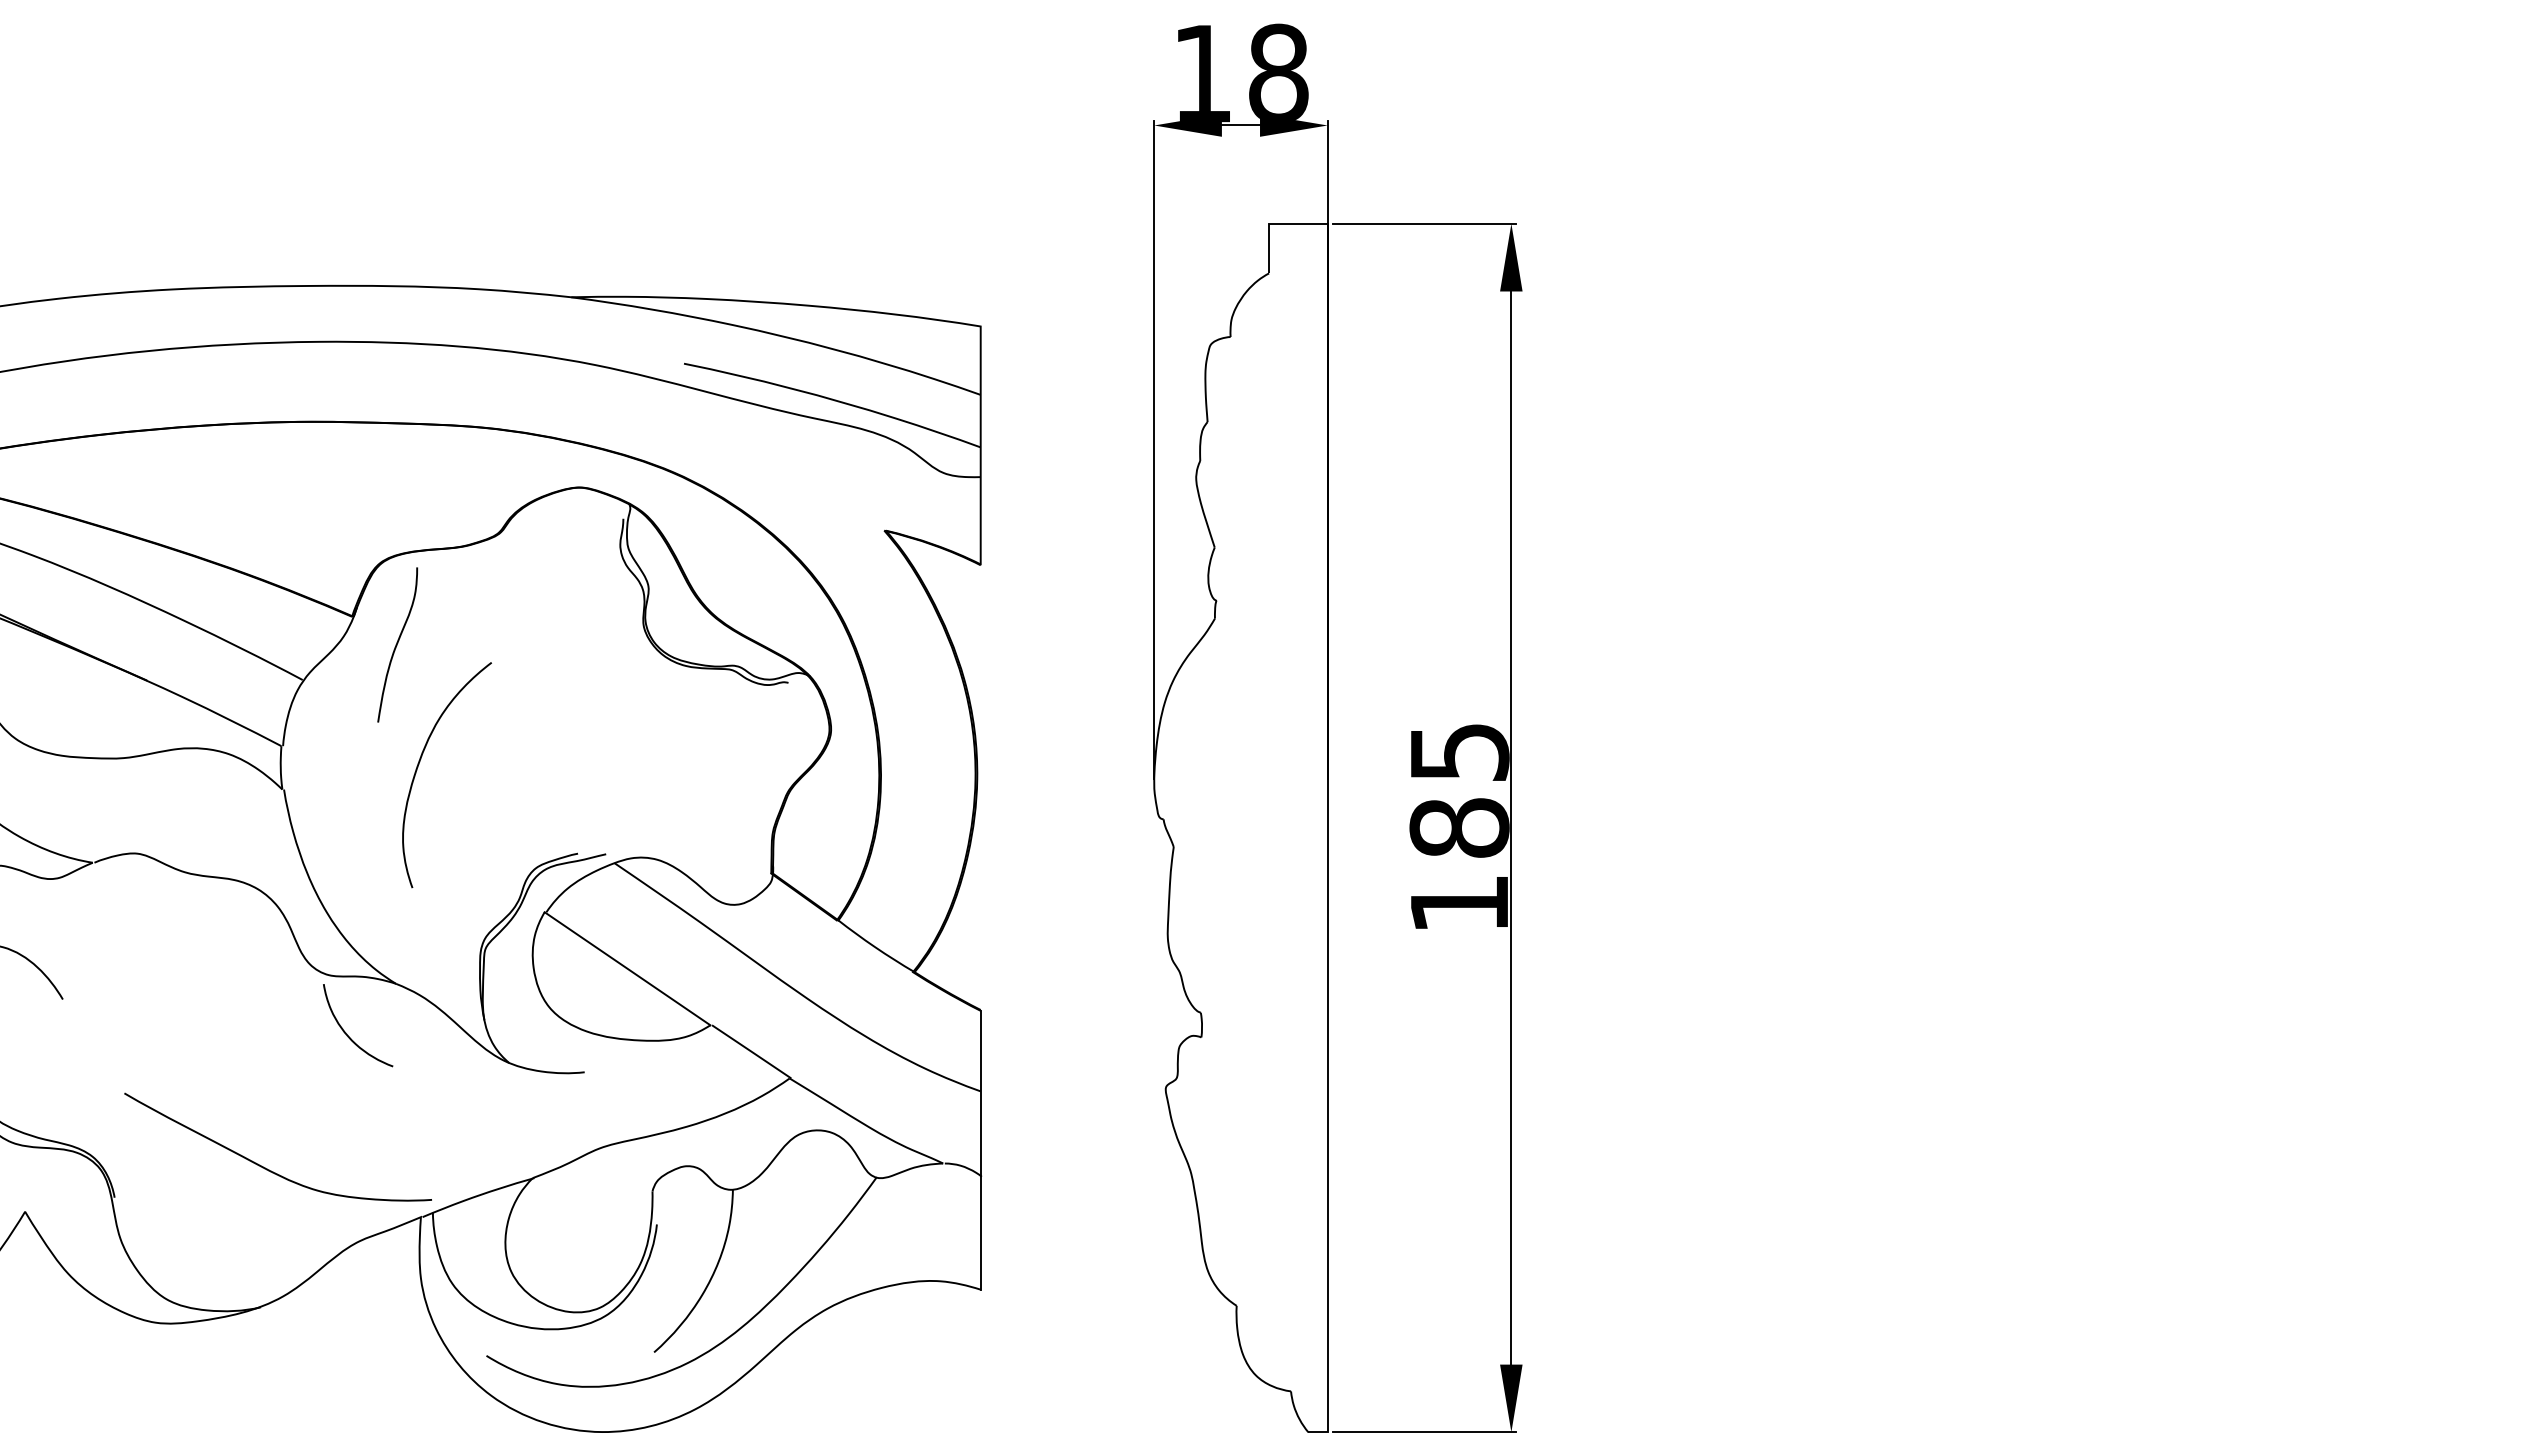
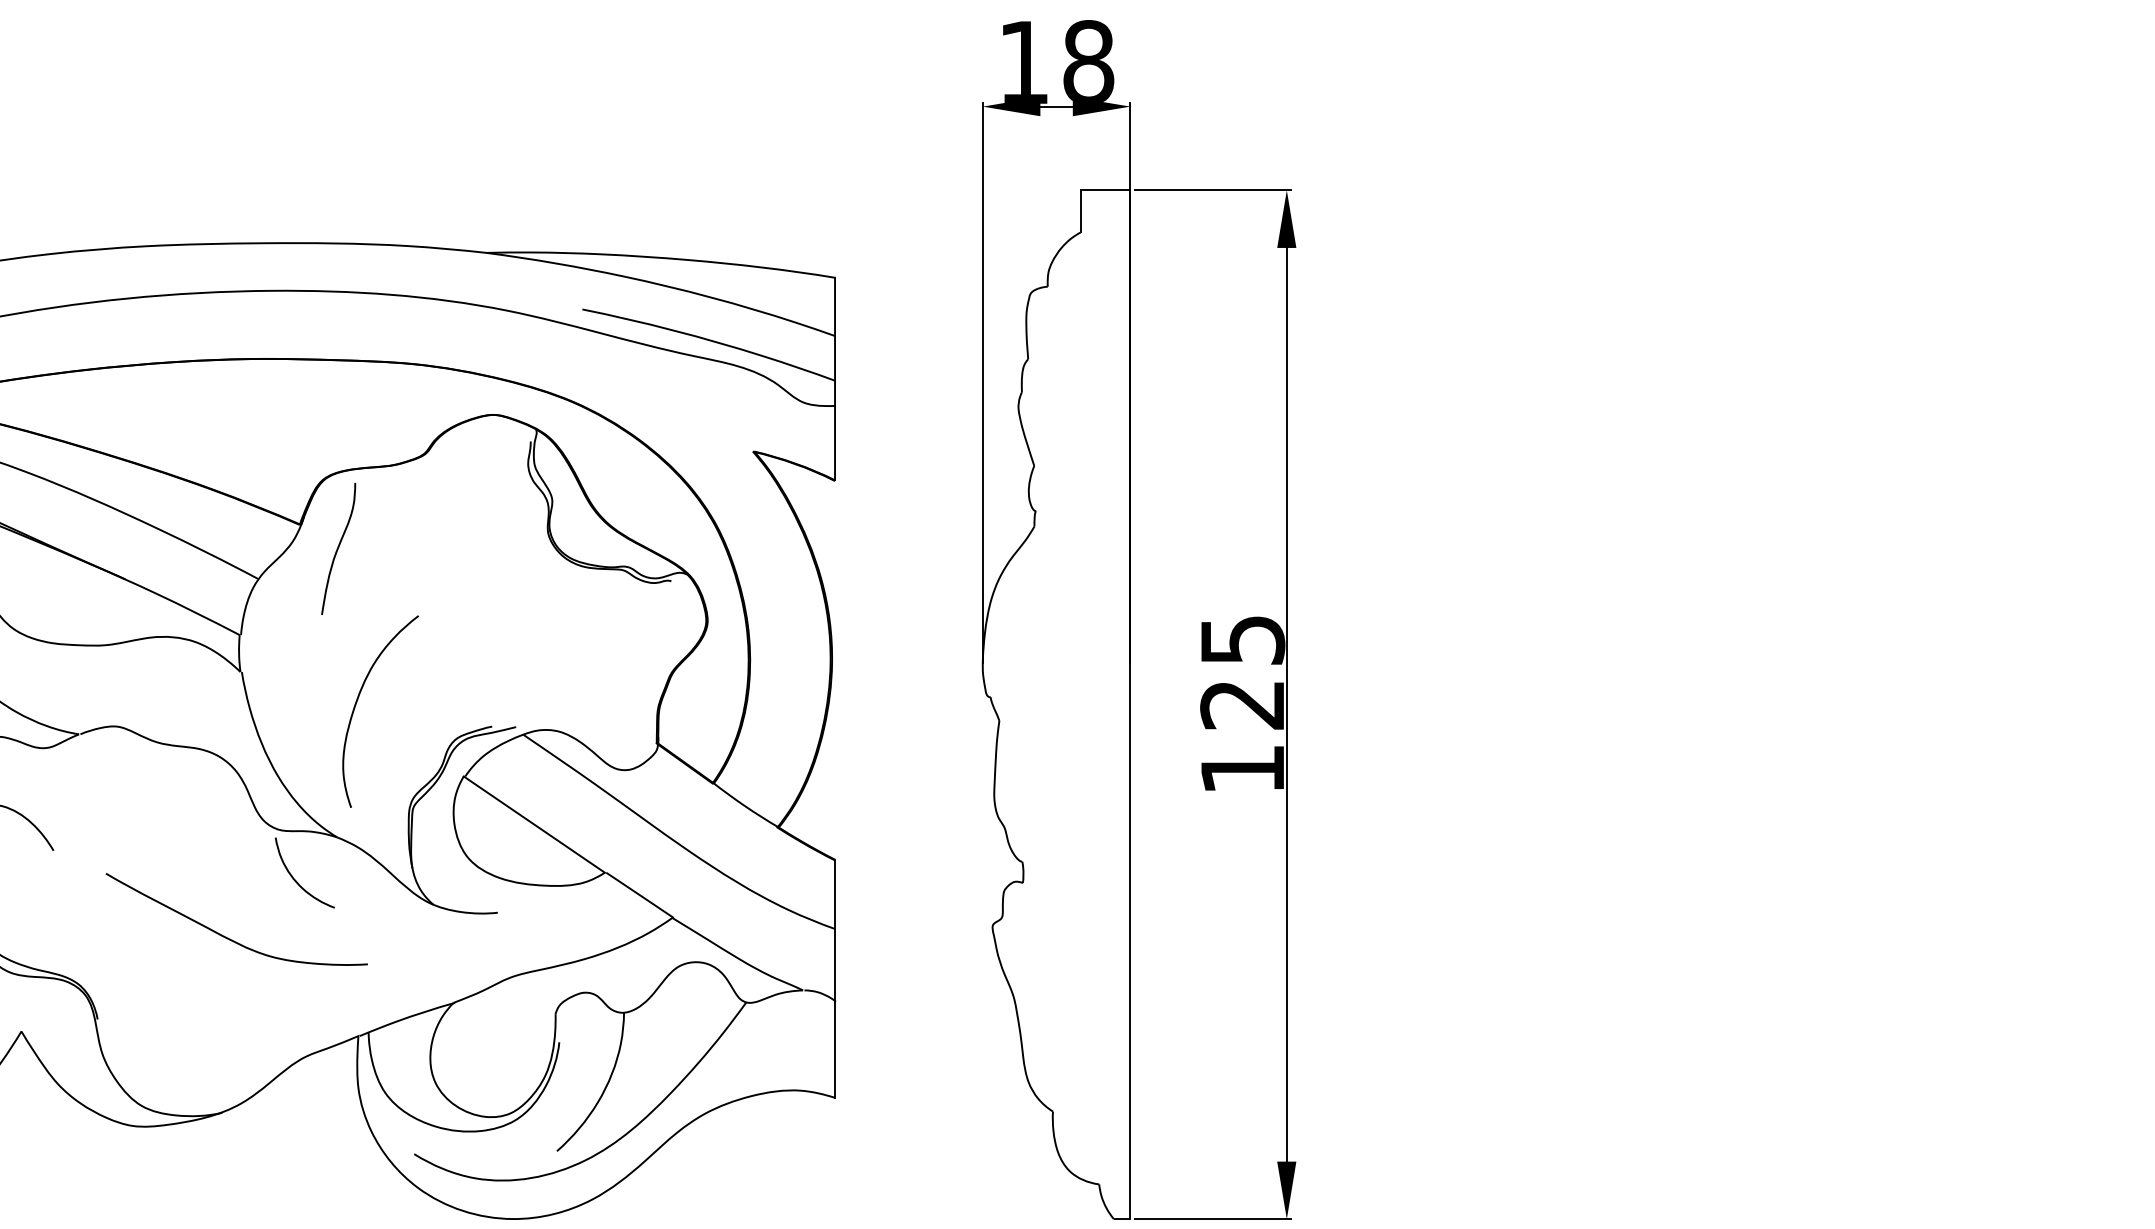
curve: (418, 767) -> (356, 705), moved
text: (1459, 827) -> (1242, 704), 185 -> 125
curve: (267, 1168) -> (227, 937), moved

